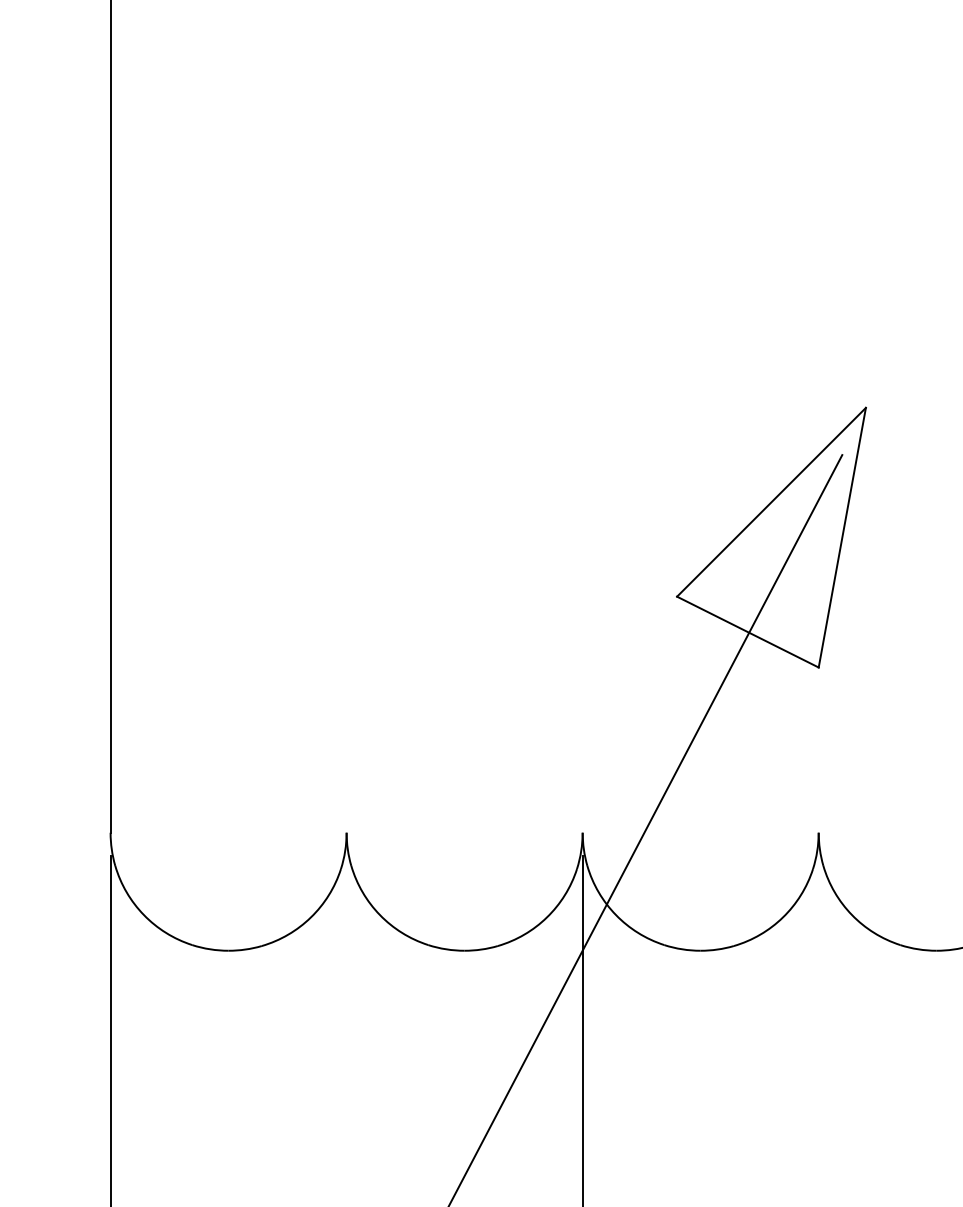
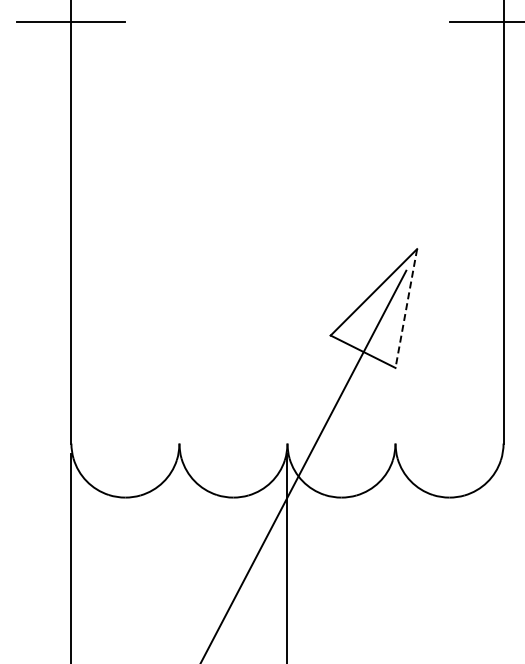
line: (842, 539) -> (406, 309), solid -> dashed

